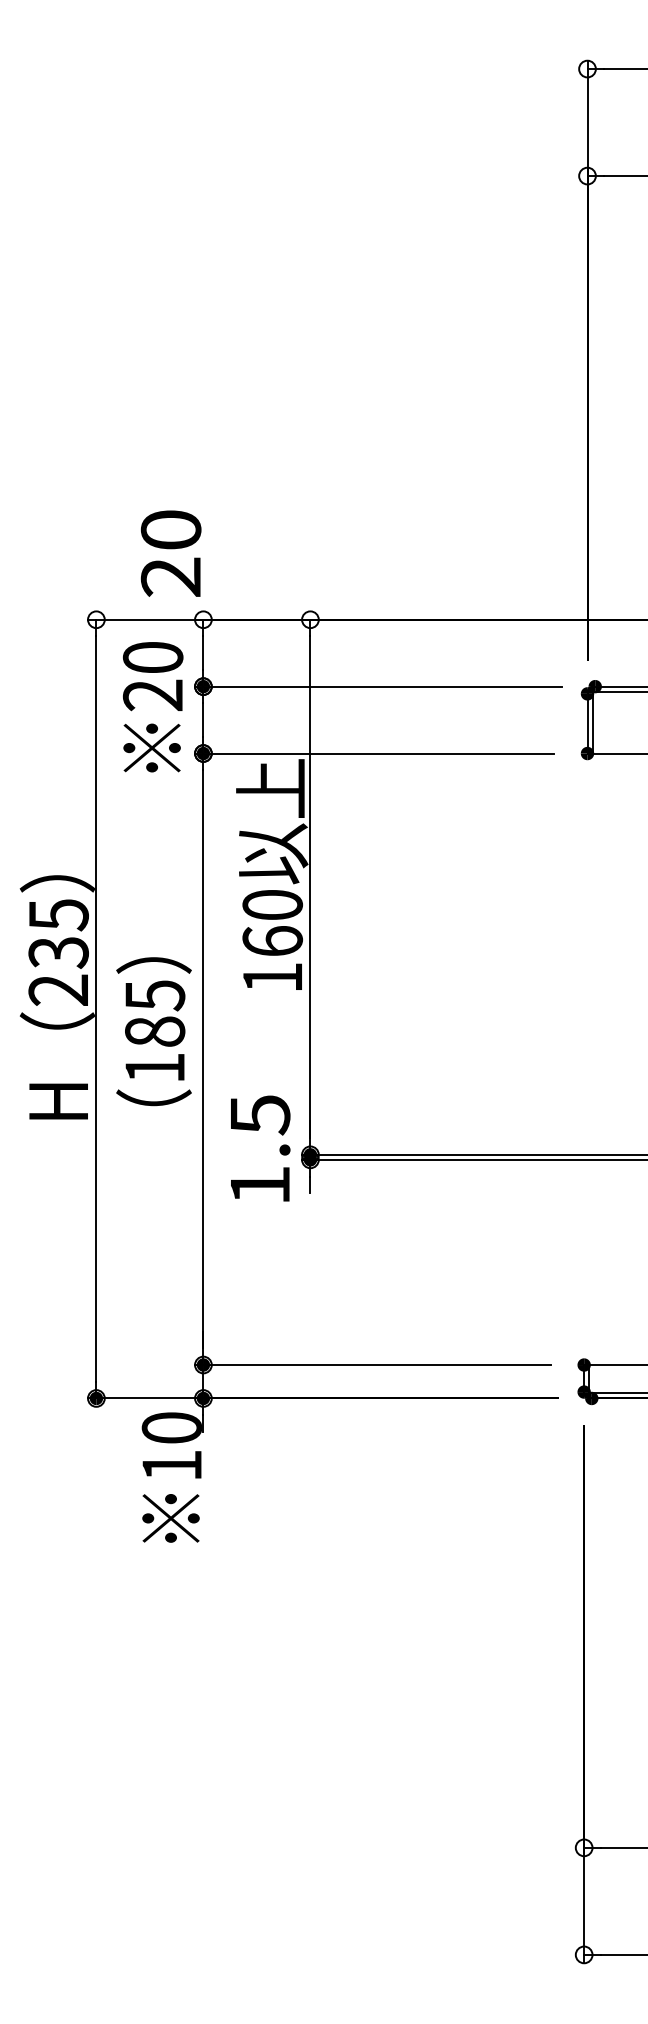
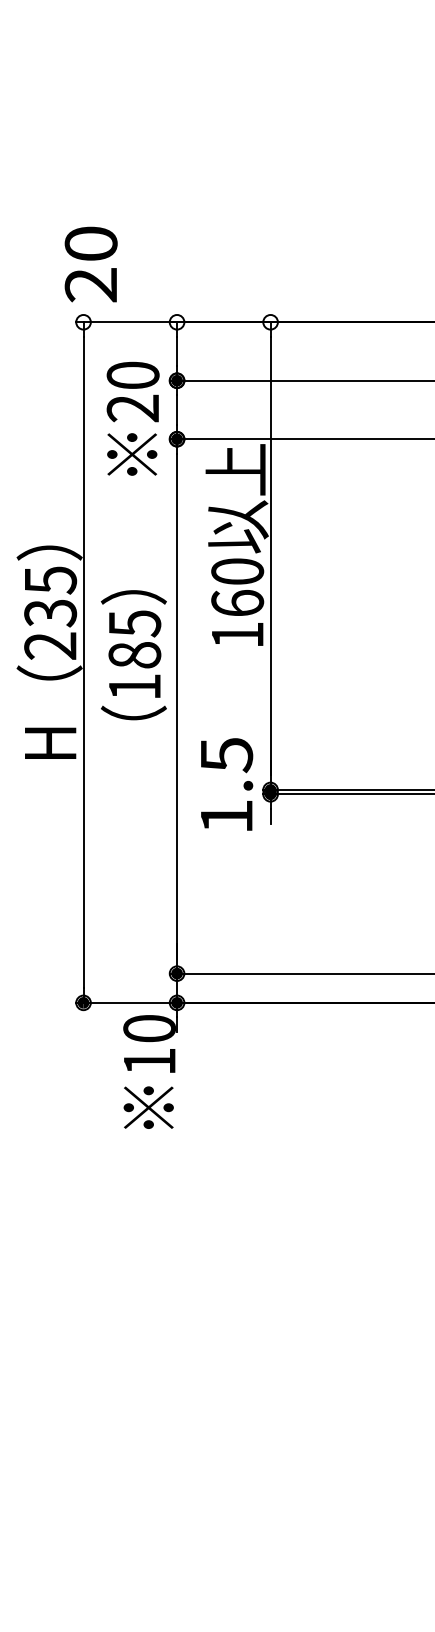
text: (170, 553) -> (90, 264), moved
text: (153, 707) -> (133, 419), moved
text: (153, 1031) -> (133, 655), moved

